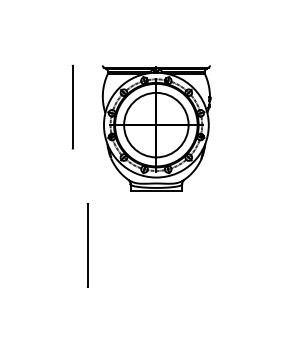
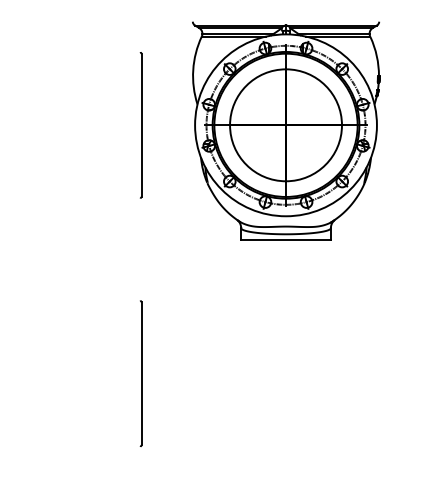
part: (156, 128) -> (286, 131), moved
line: (87, 245) -> (140, 374), moved

